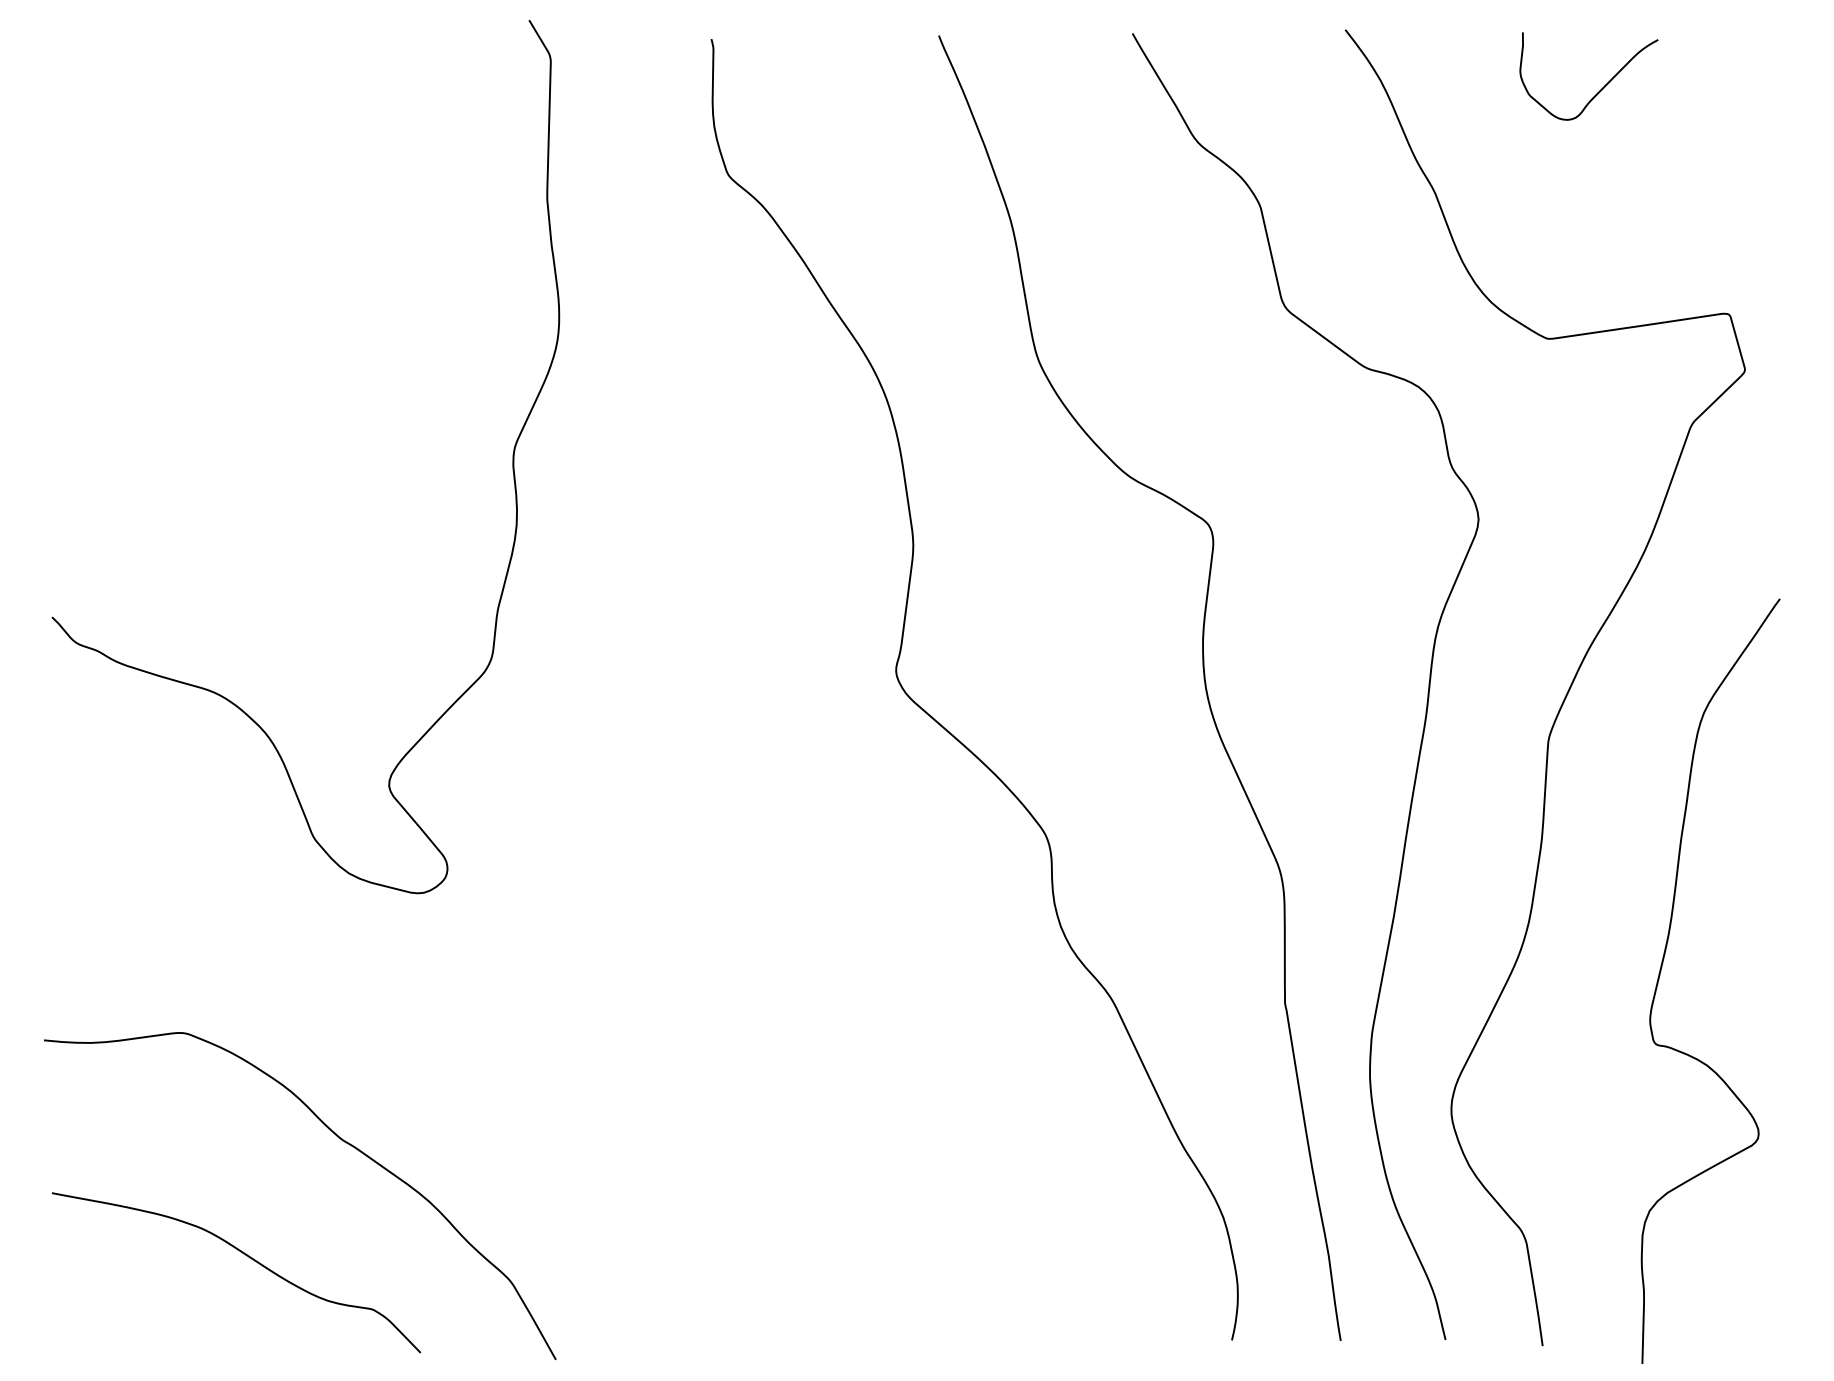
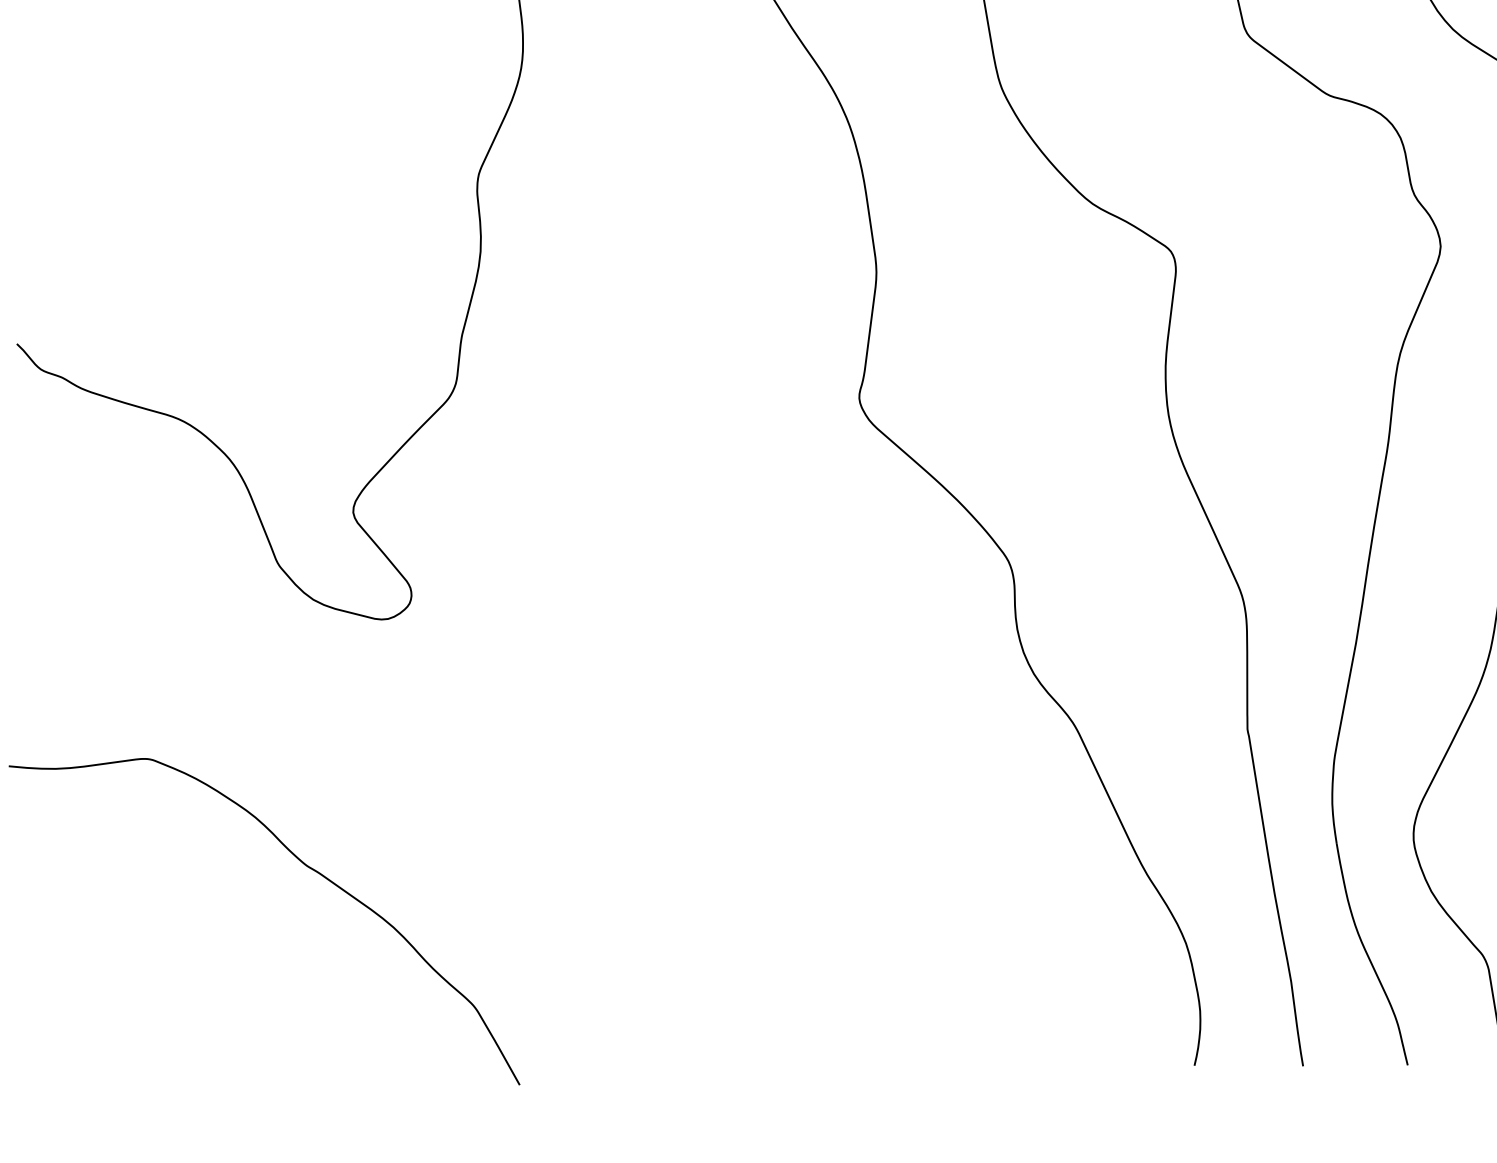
curve: (246, 1256) -> (210, 982), removed

